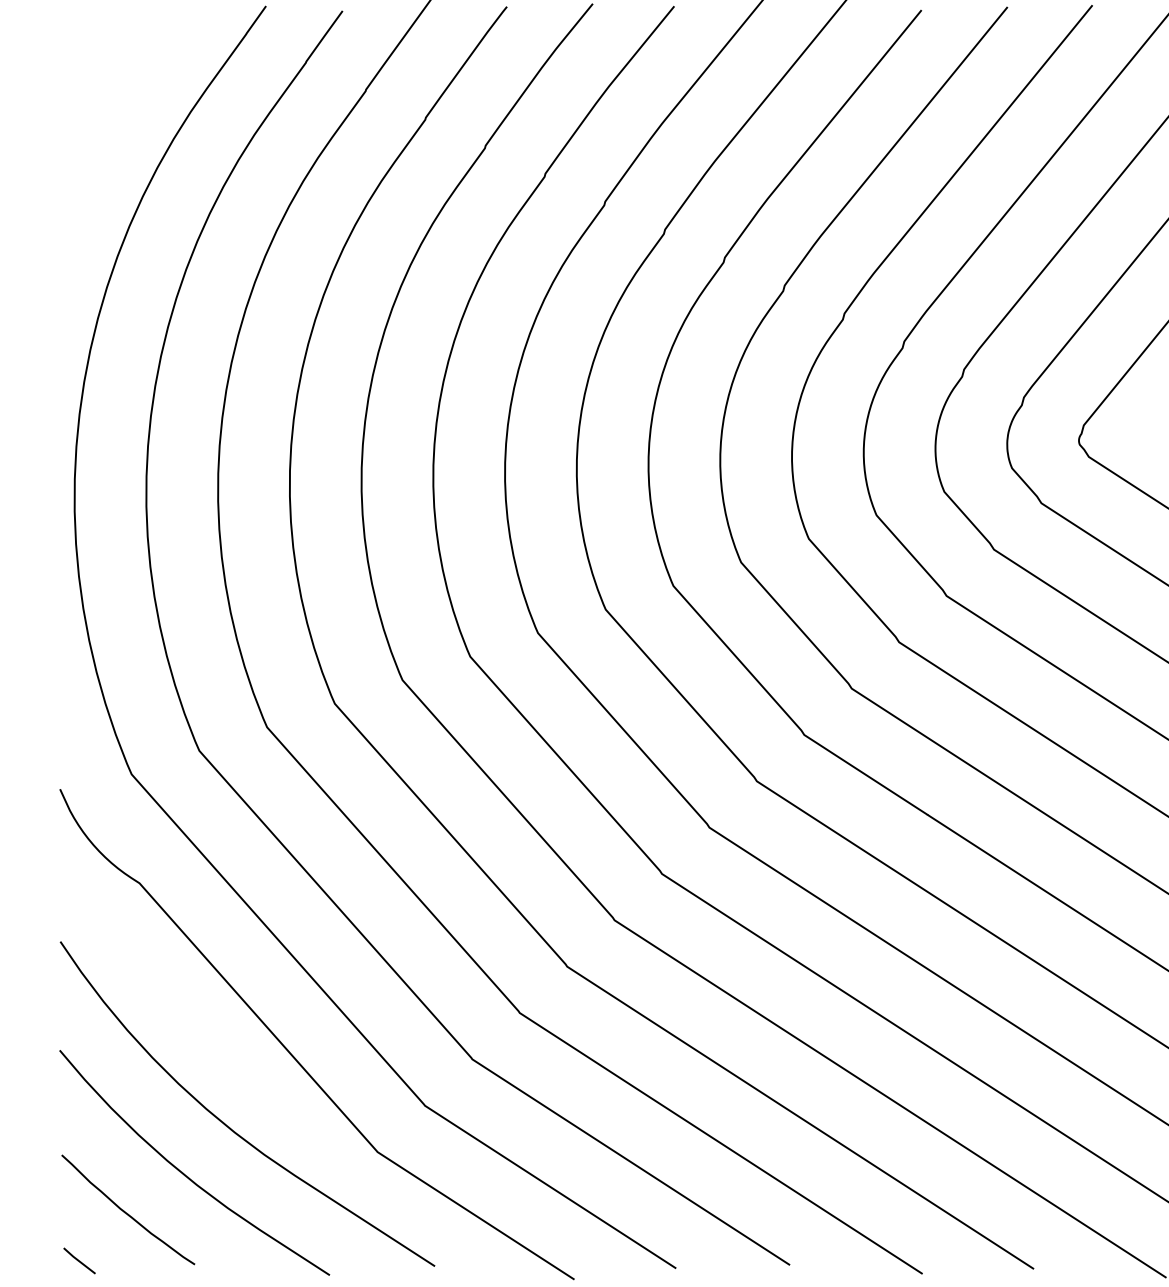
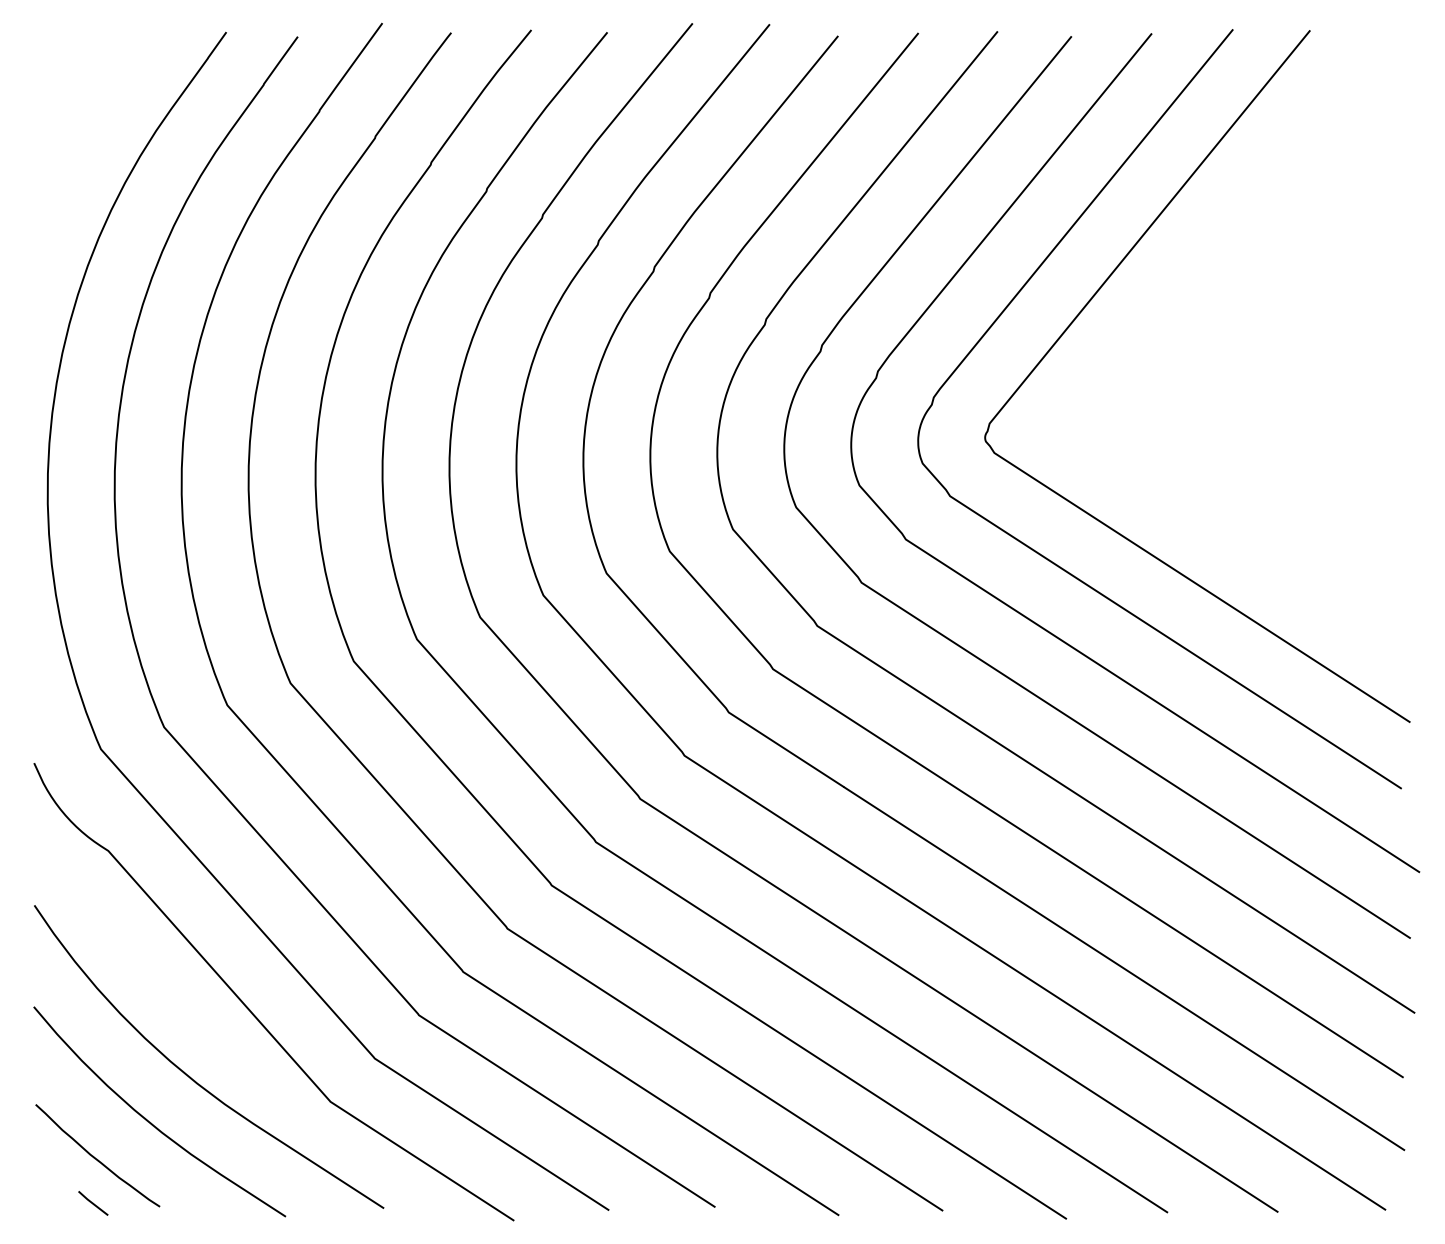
line: (79, 1261) -> (93, 1203), moved

